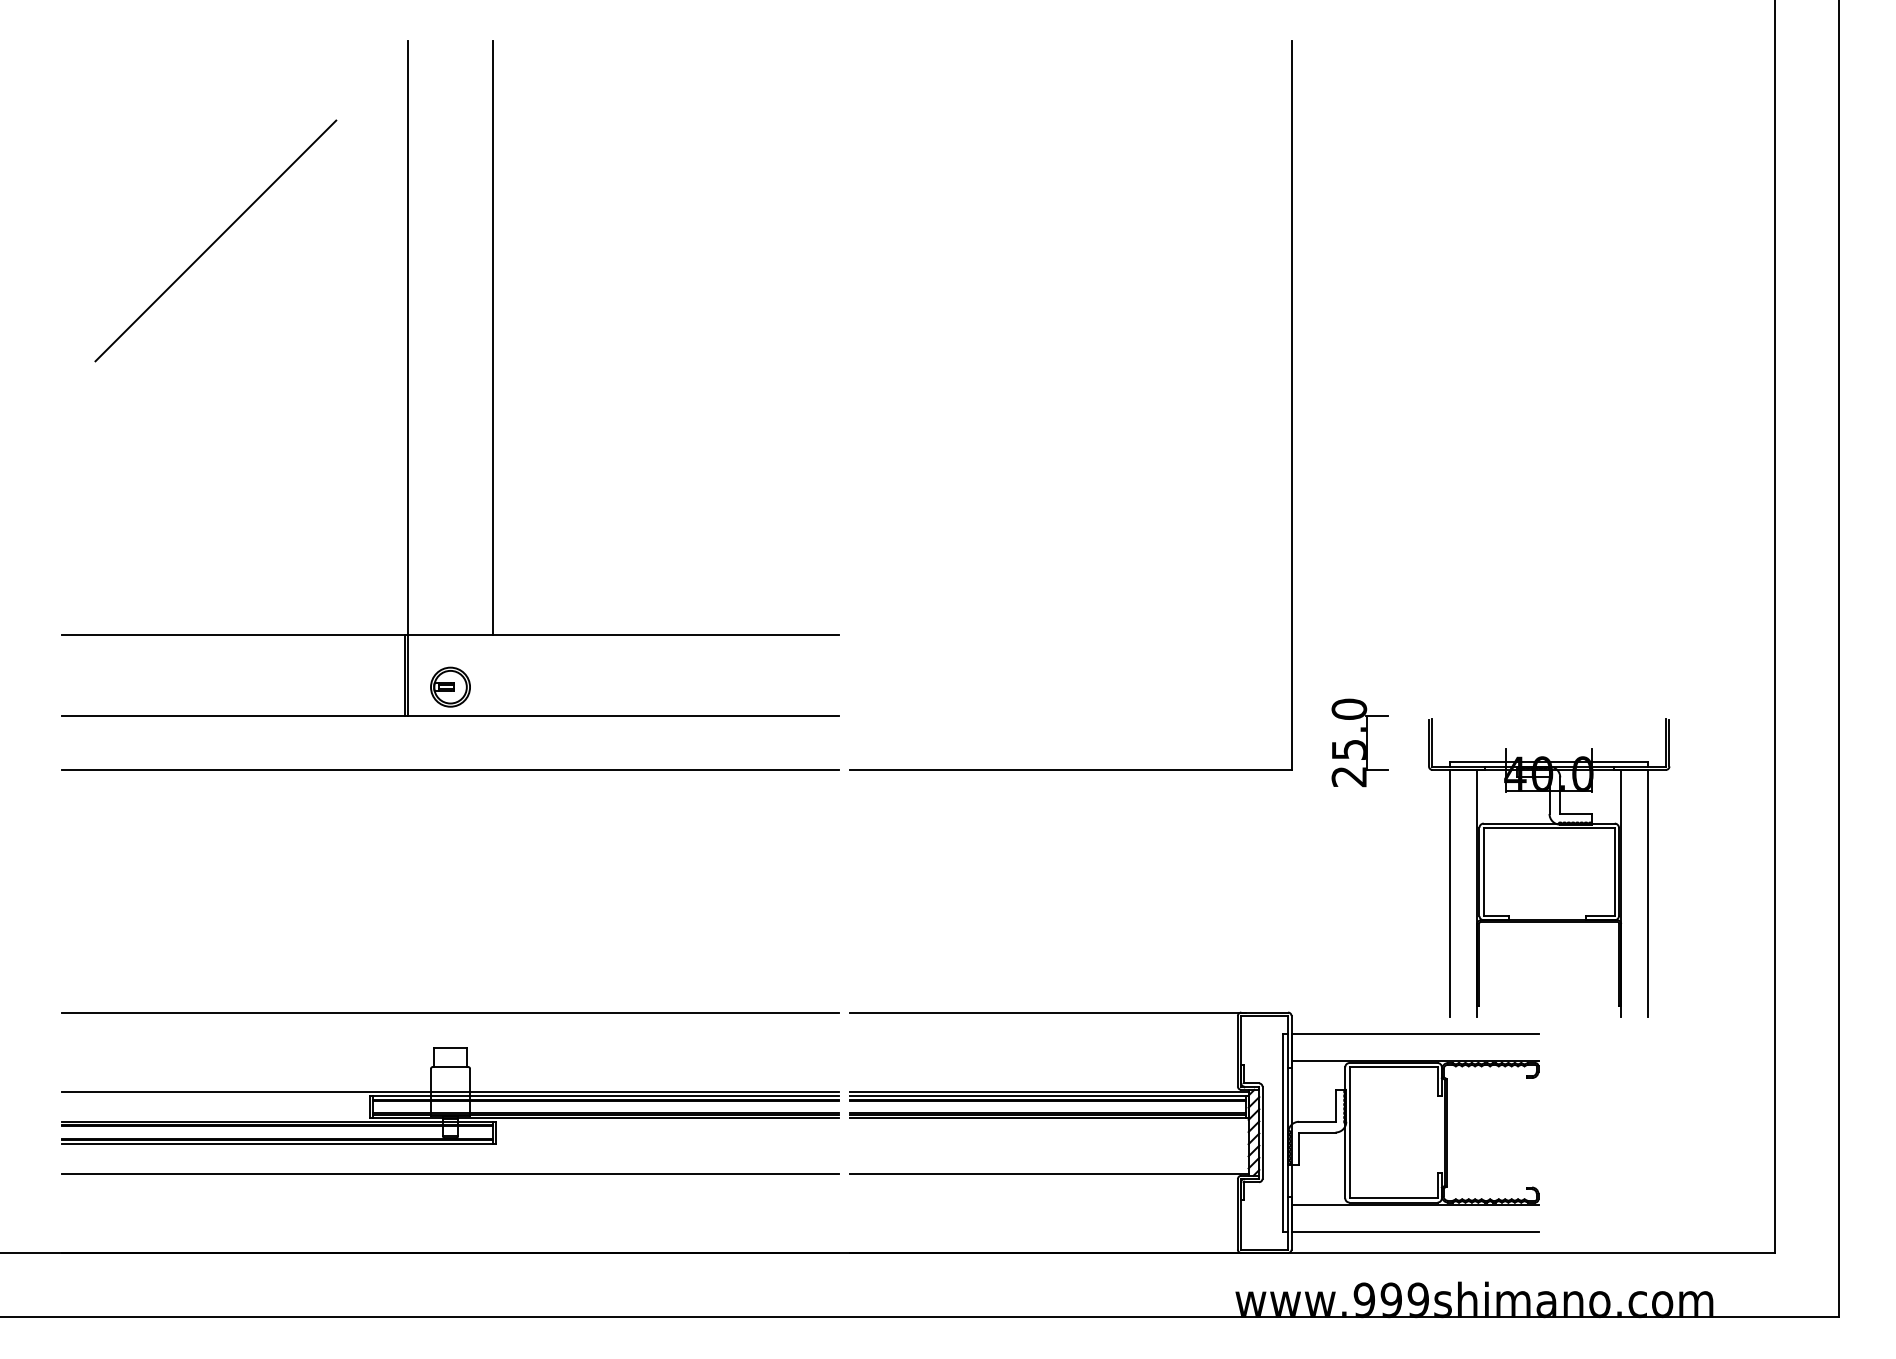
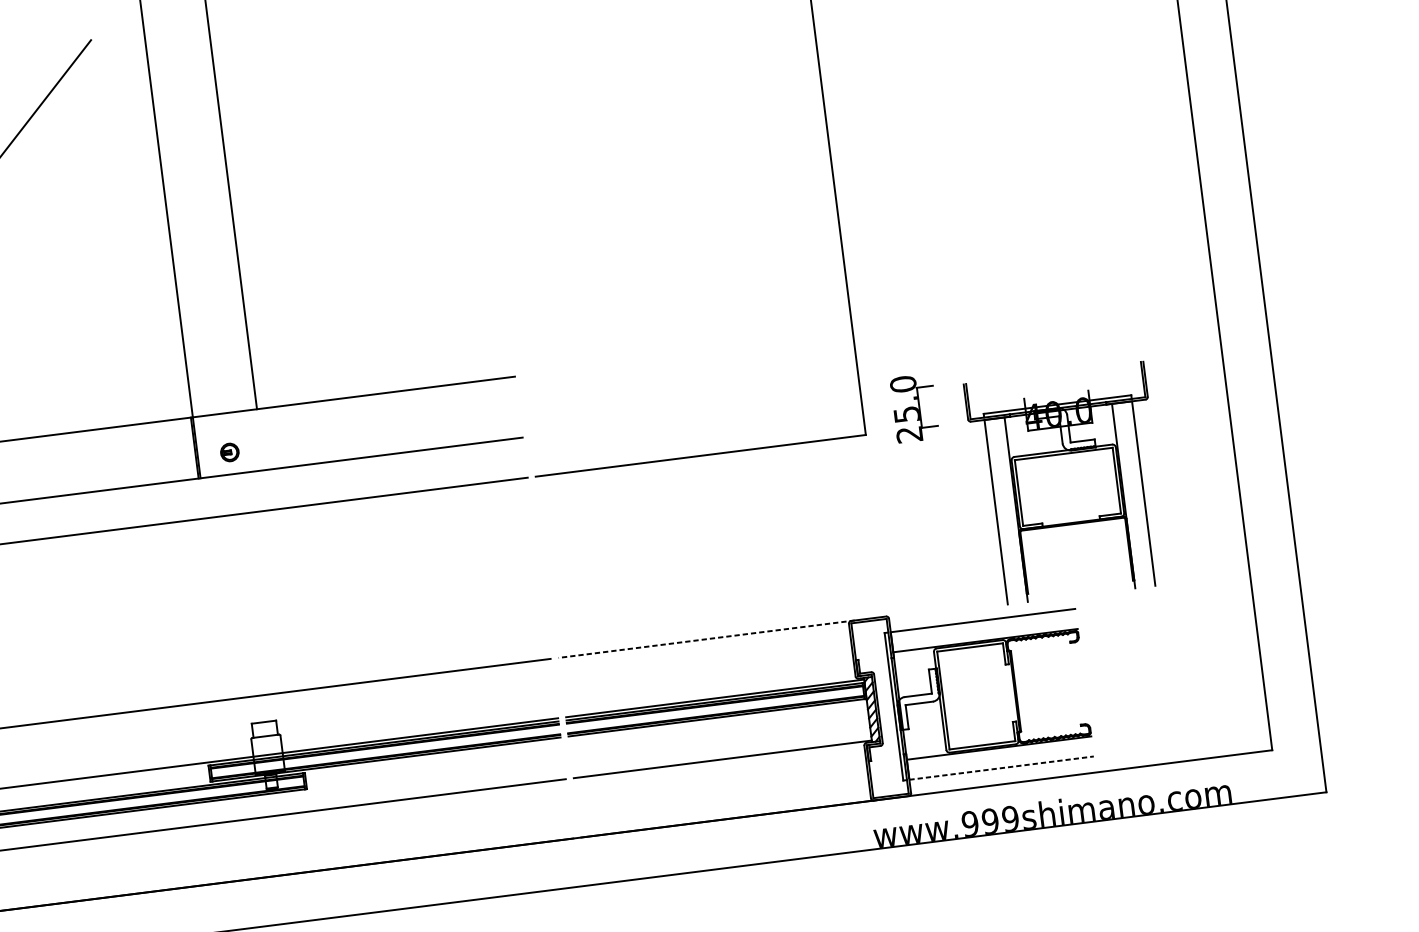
part: (450, 686) -> (229, 452), size x0.6
line: (1047, 1012) -> (706, 639), solid -> dashed
line: (1415, 1231) -> (1001, 768), solid -> dashed

